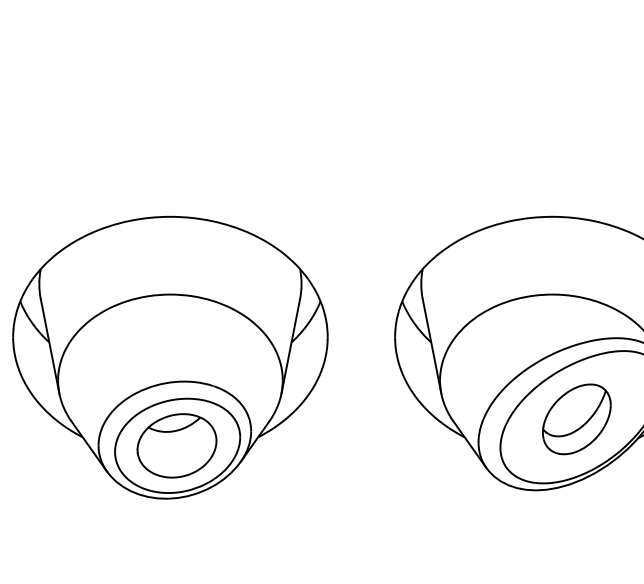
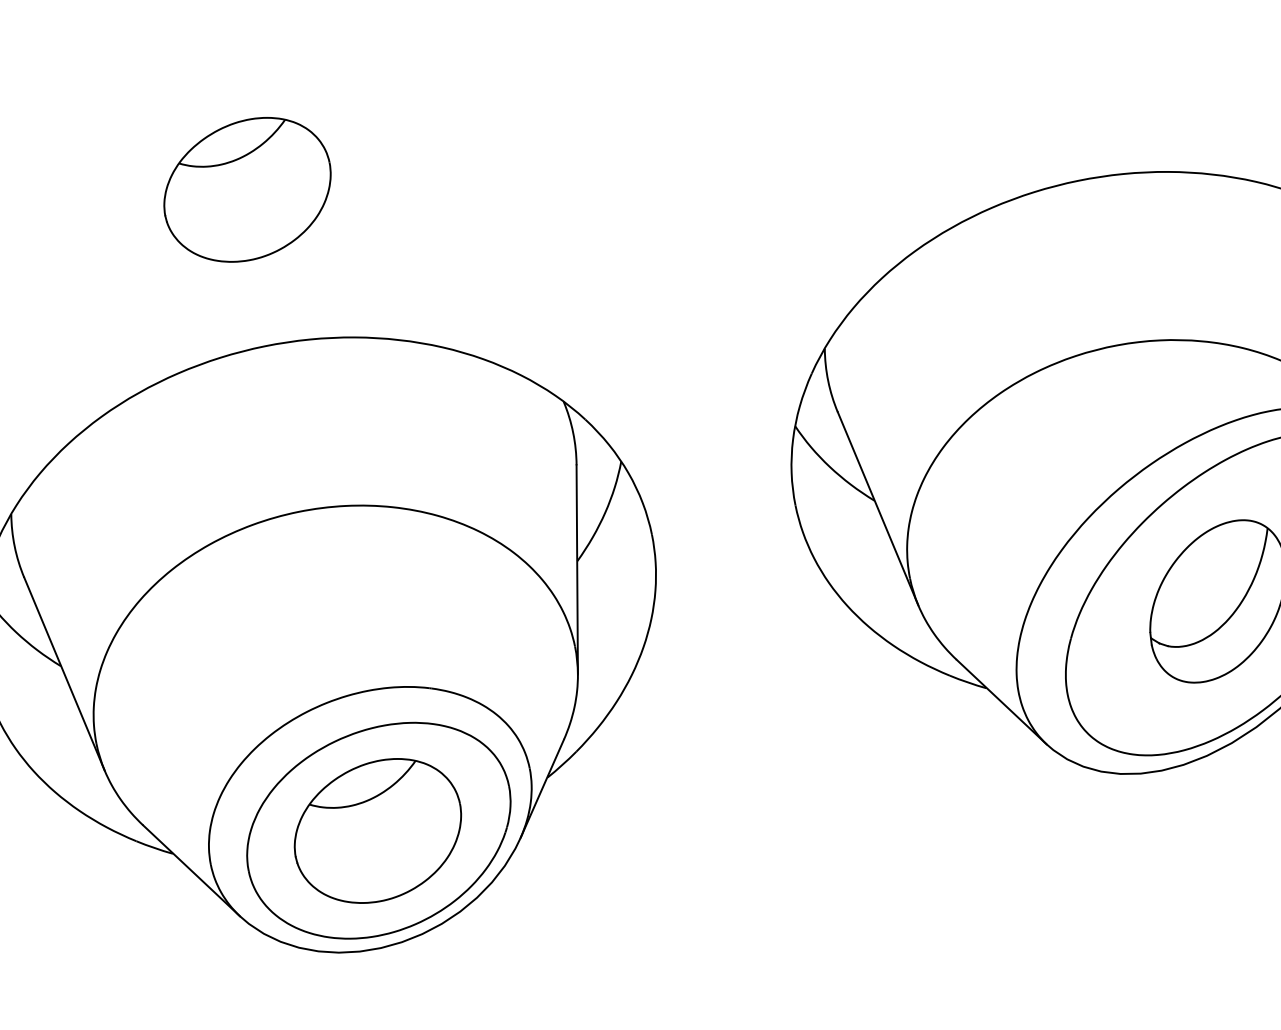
part: (176, 144) -> (246, 189), added

